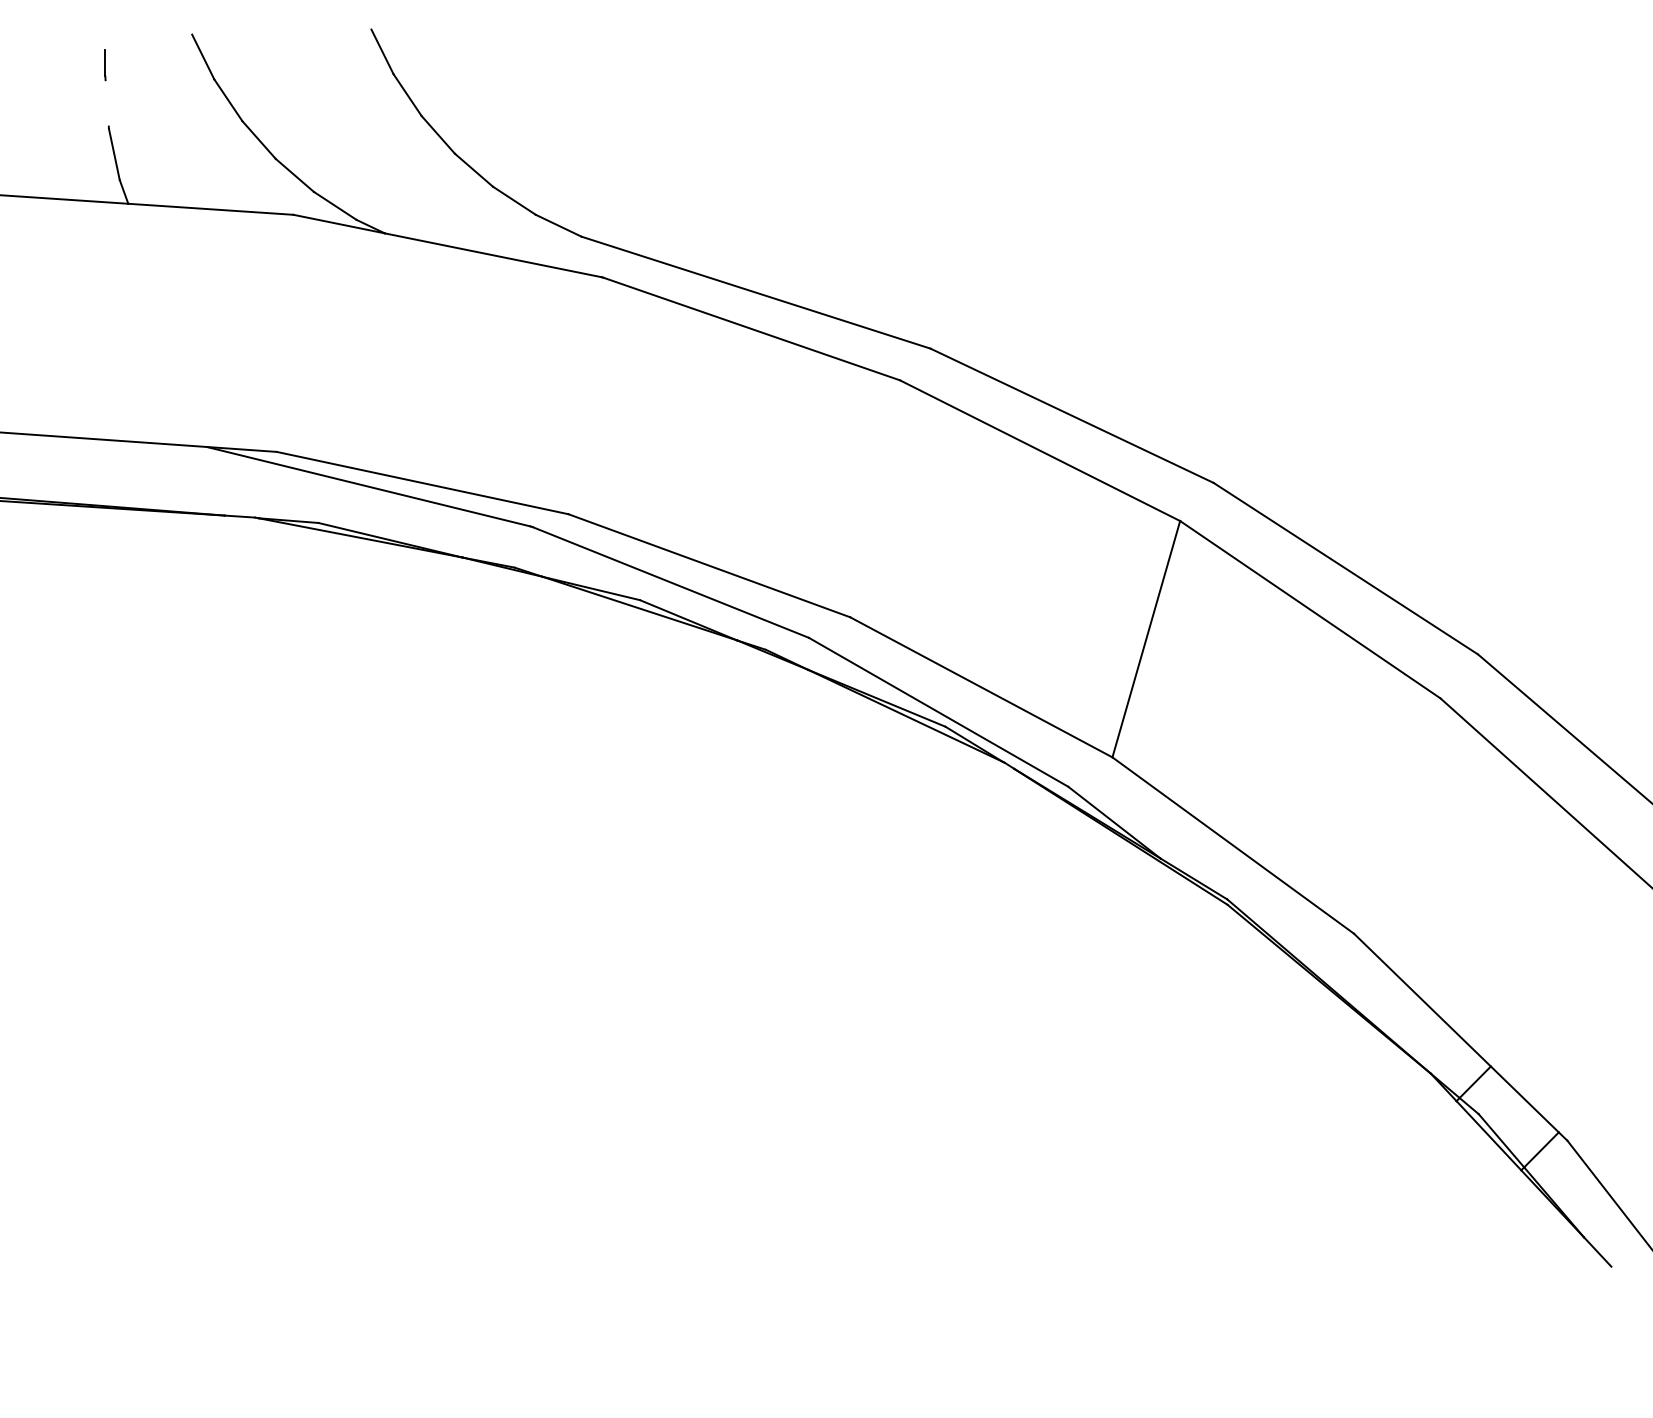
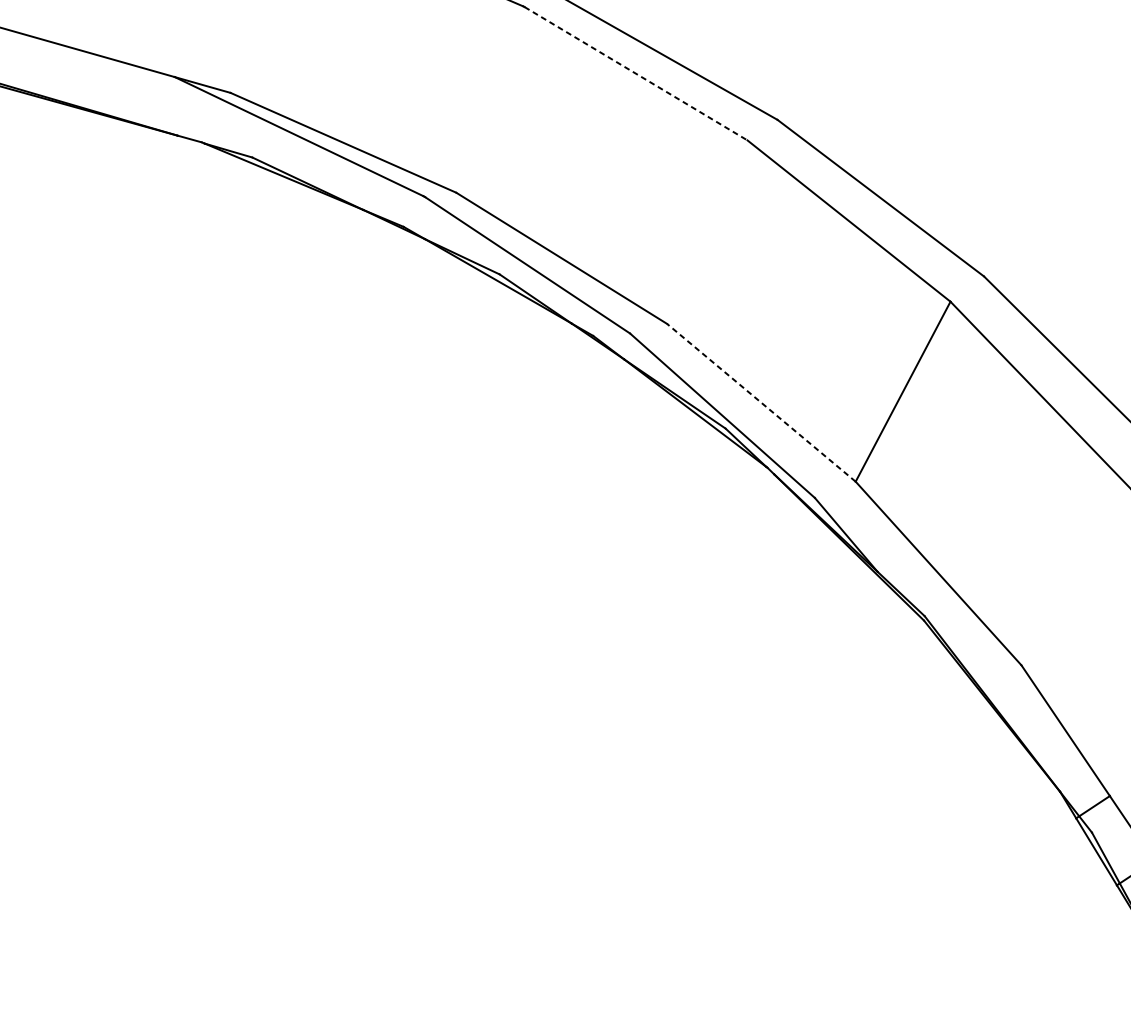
line: (752, 329) -> (636, 74), solid -> dashed
line: (981, 687) -> (761, 402), solid -> dashed

